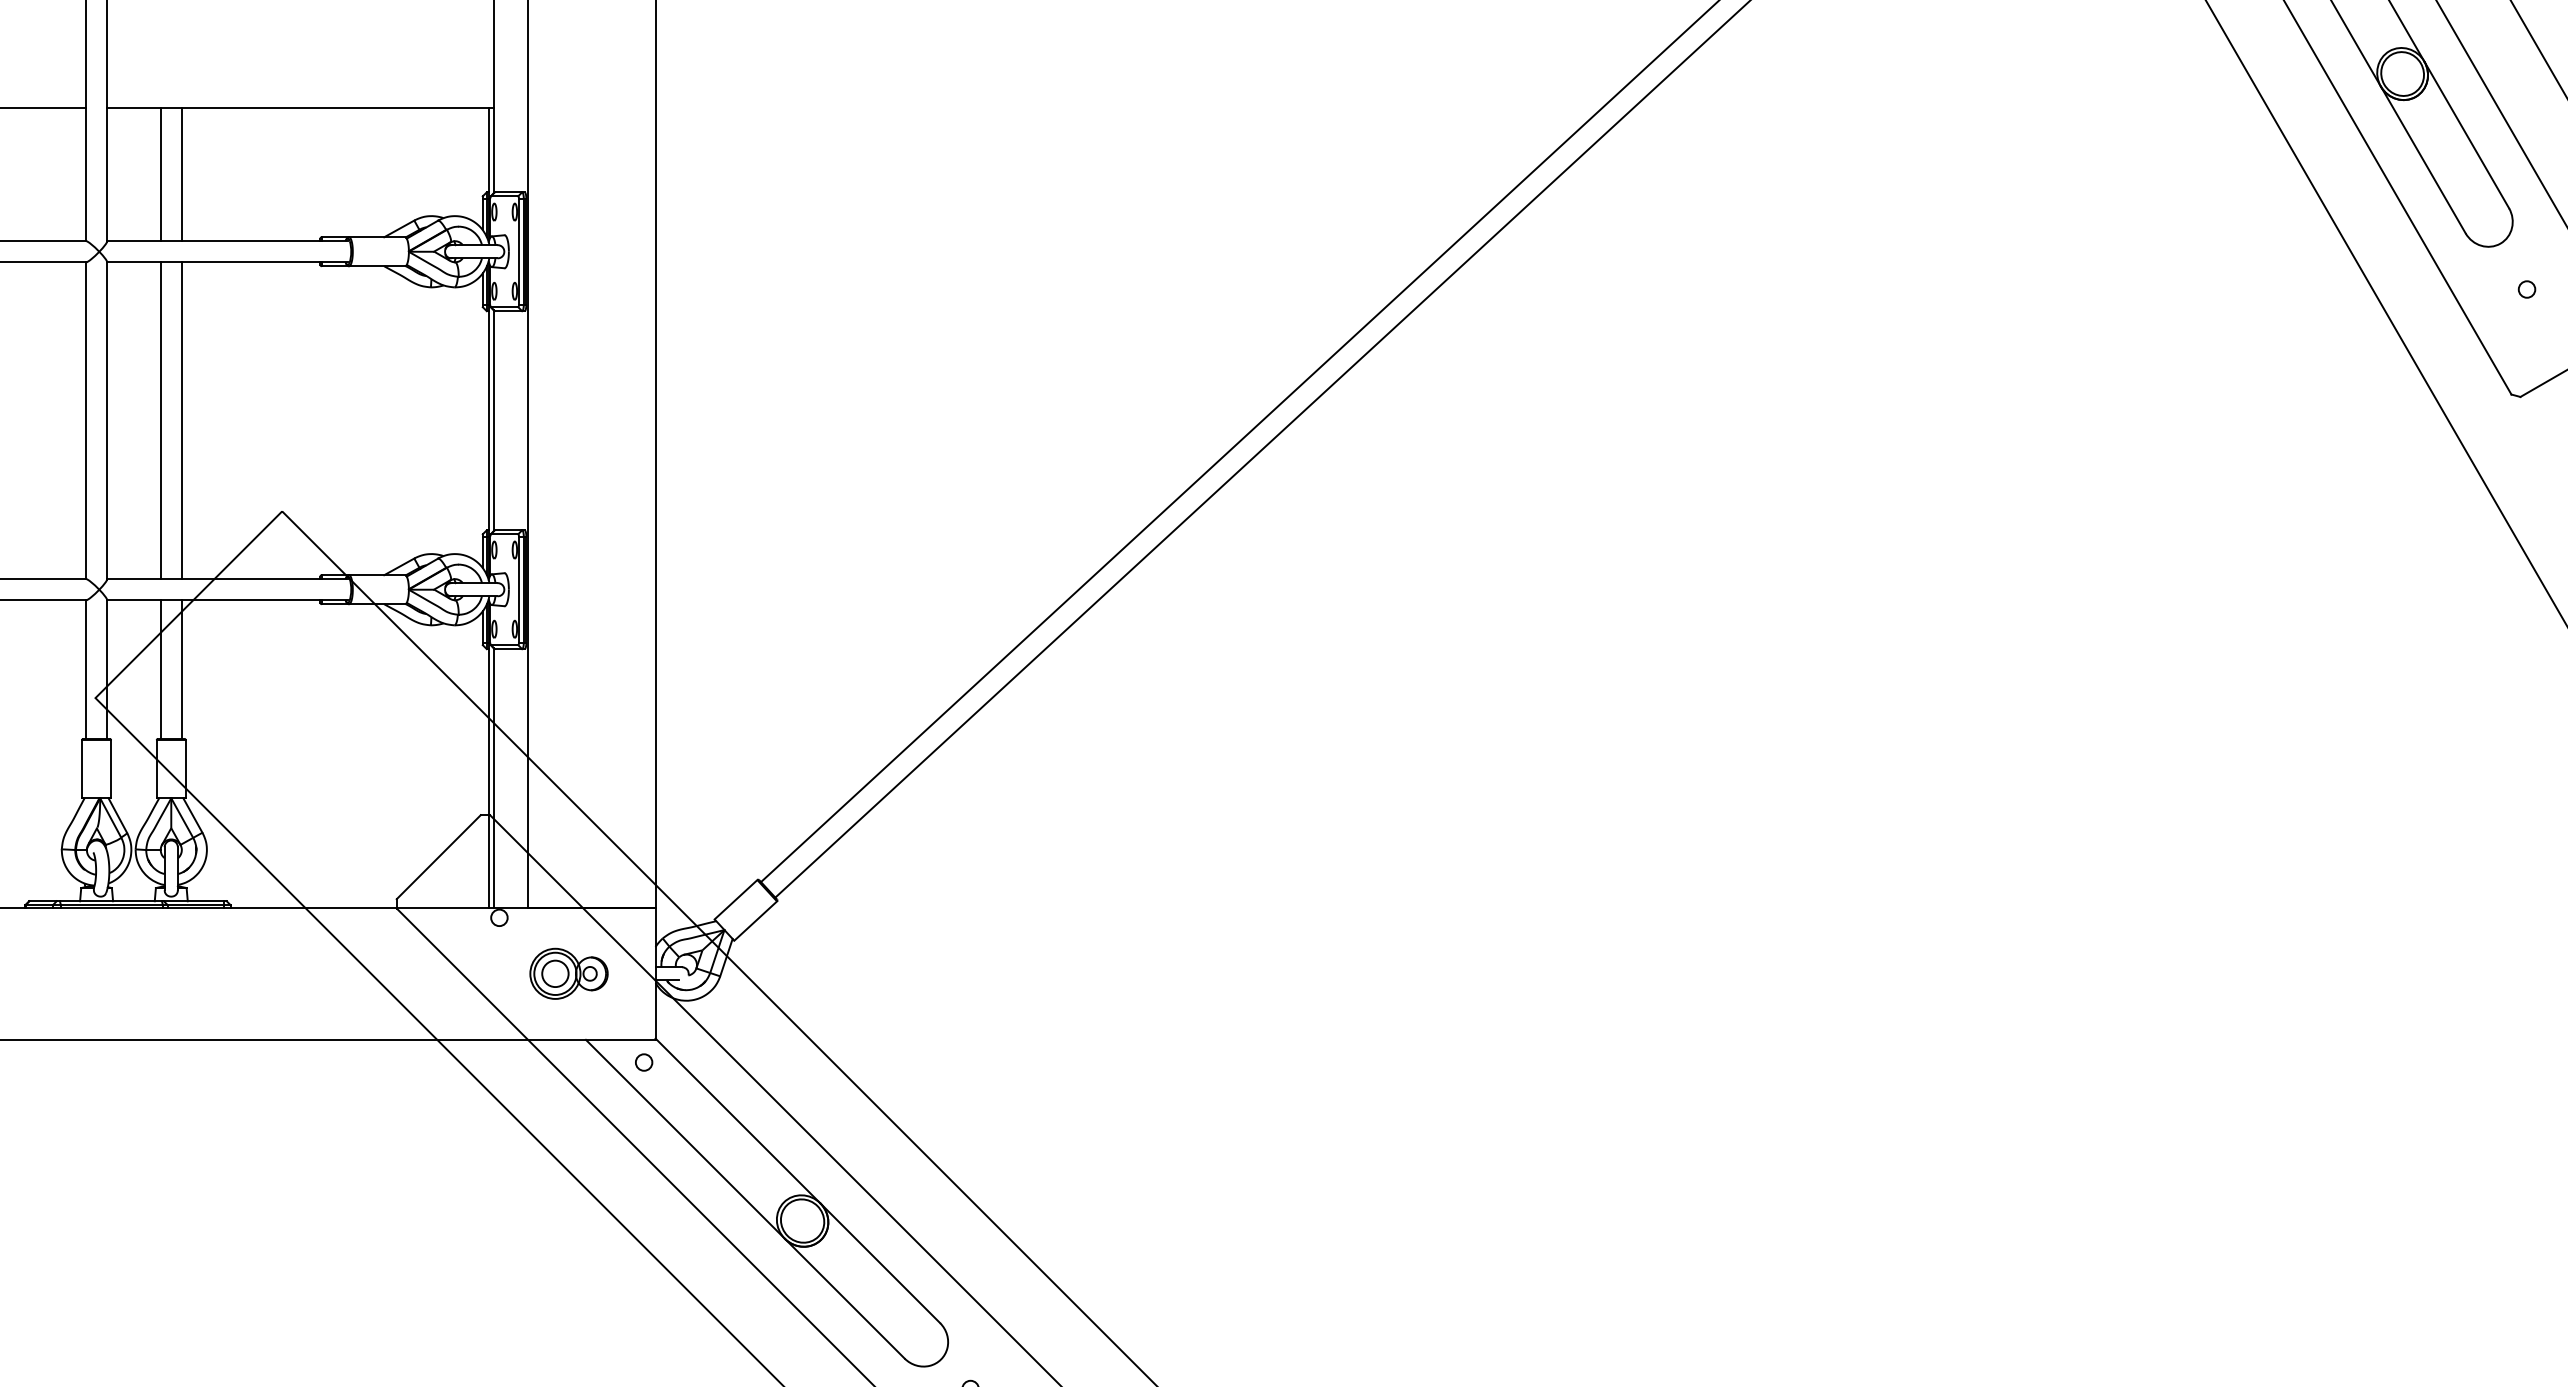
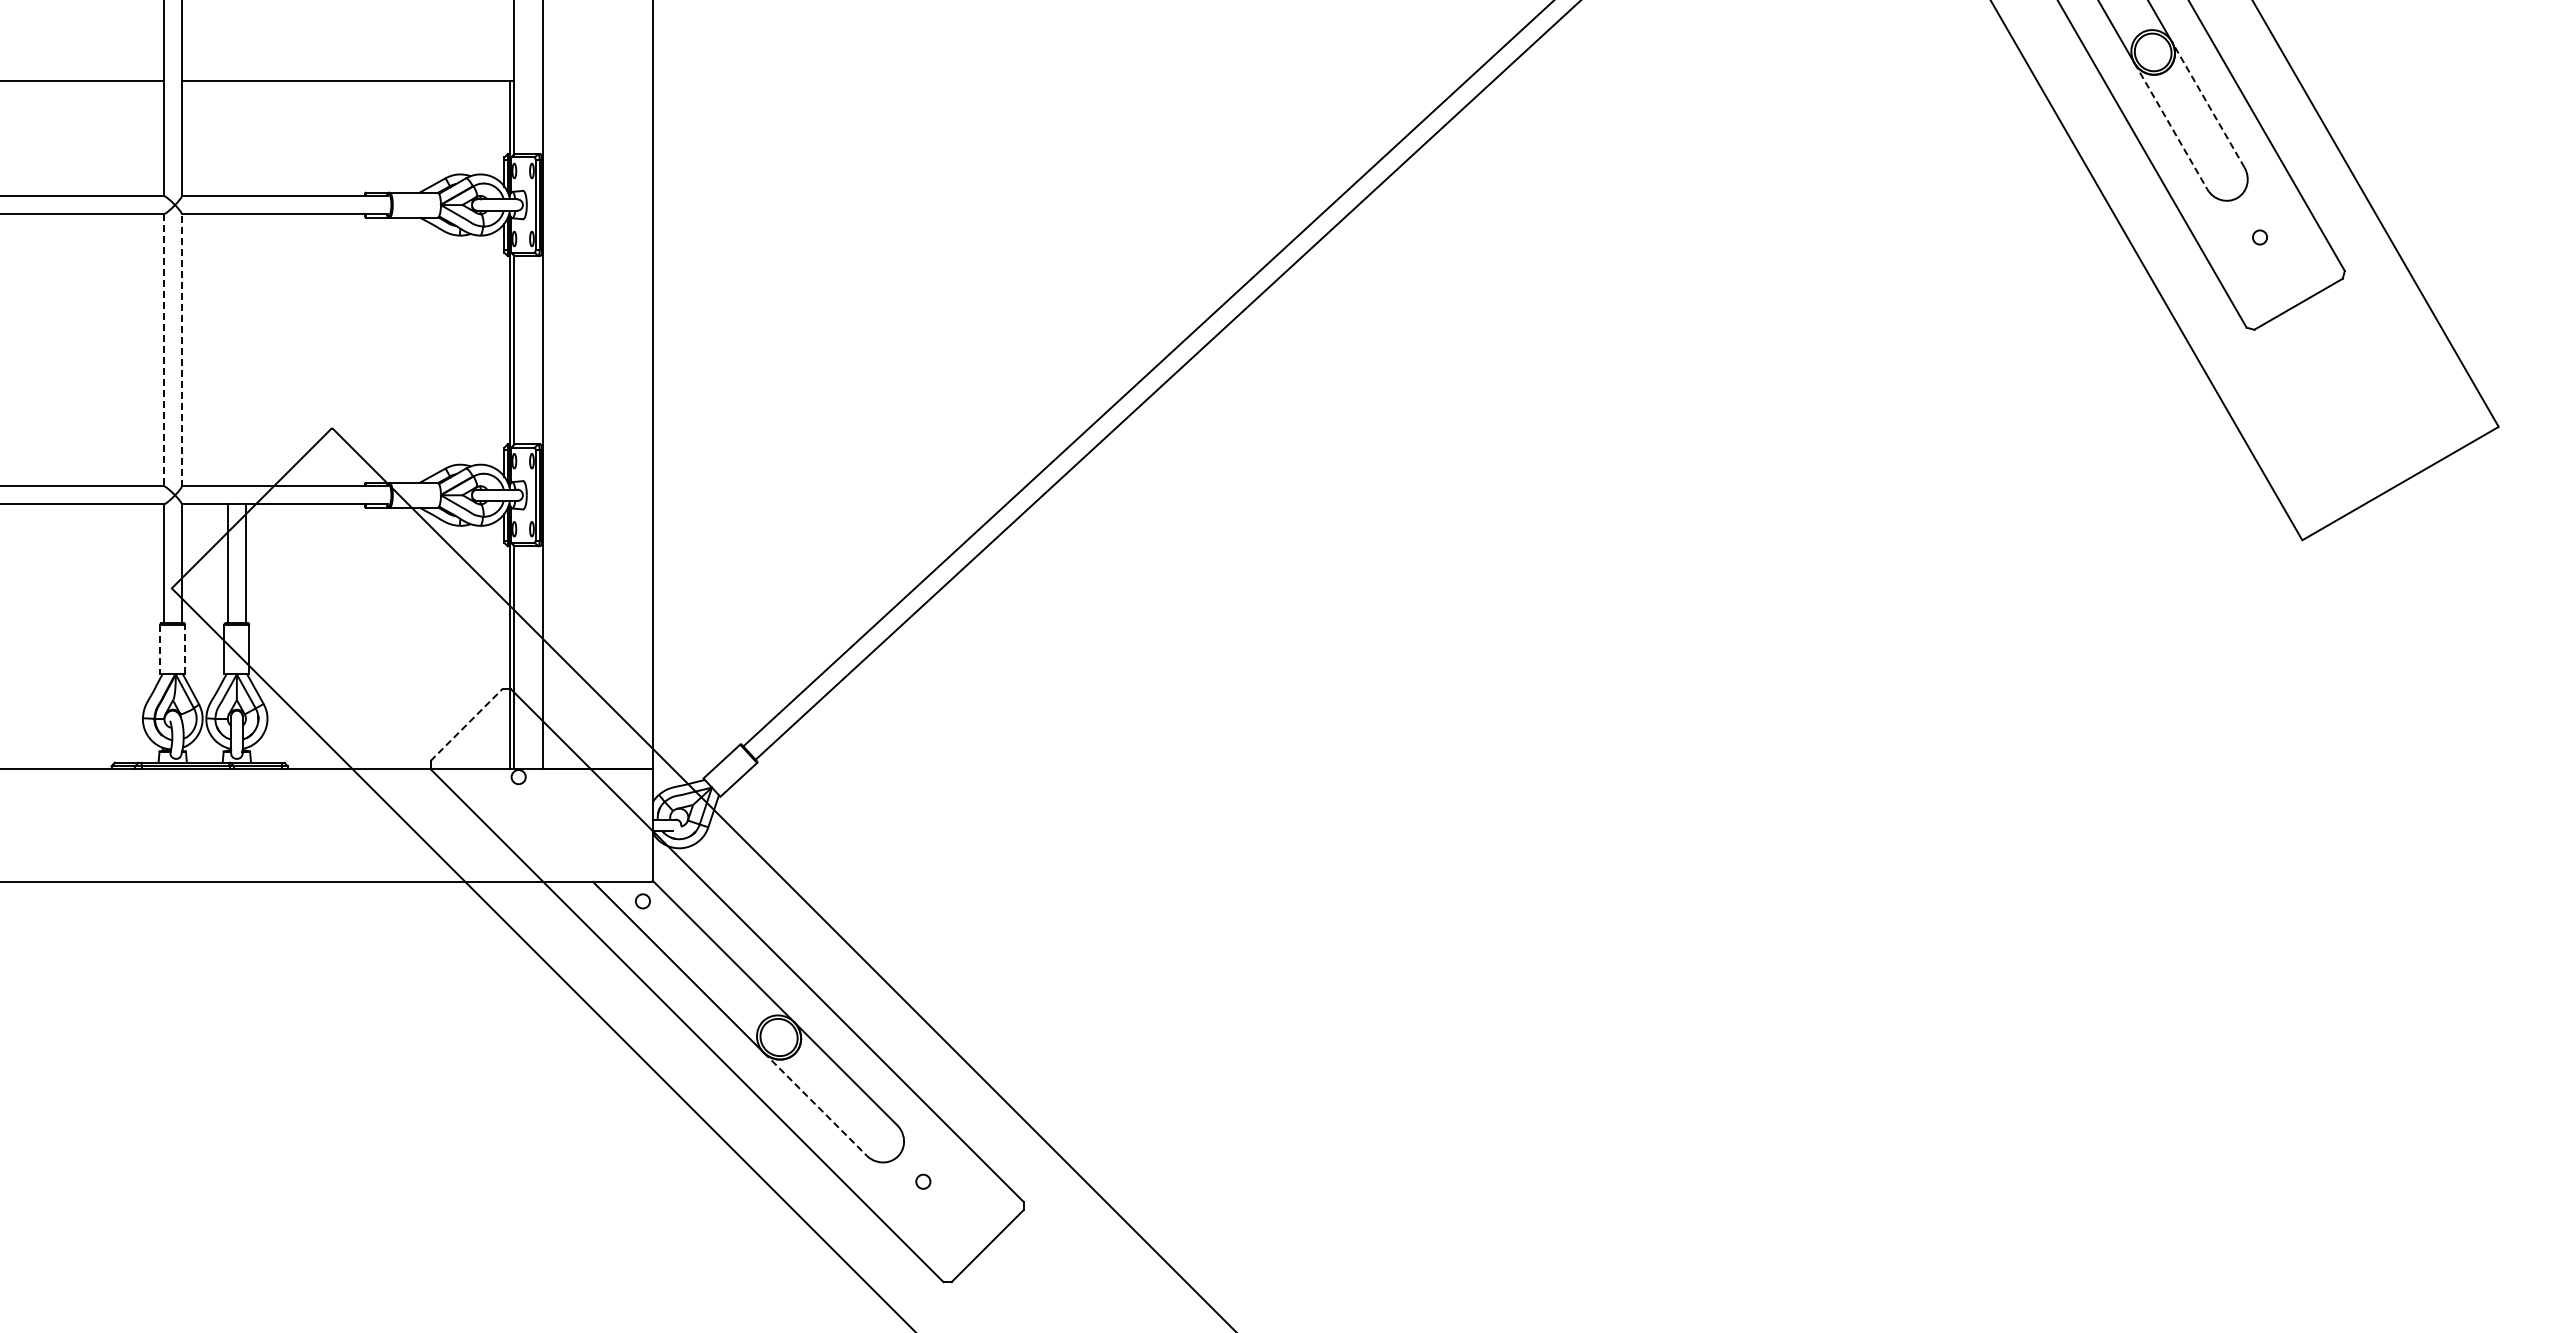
line: (2467, 134) -> (2208, 104), solid -> dashed
line: (2422, 160) -> (2170, 126), solid -> dashed
line: (160, 174) -> (227, 138), removed
line: (181, 174) -> (245, 138), removed
line: (106, 419) -> (181, 349), solid -> dashed
line: (85, 421) -> (163, 350), solid -> dashed
line: (160, 421) -> (227, 350), removed
line: (181, 421) -> (245, 350), removed
line: (82, 769) -> (160, 649), solid -> dashed
line: (111, 769) -> (185, 649), solid -> dashed
line: (438, 856) -> (466, 724), solid -> dashed
part: (569, 973) -> (578, 824), removed
line: (845, 1299) -> (815, 1104), solid -> dashed

